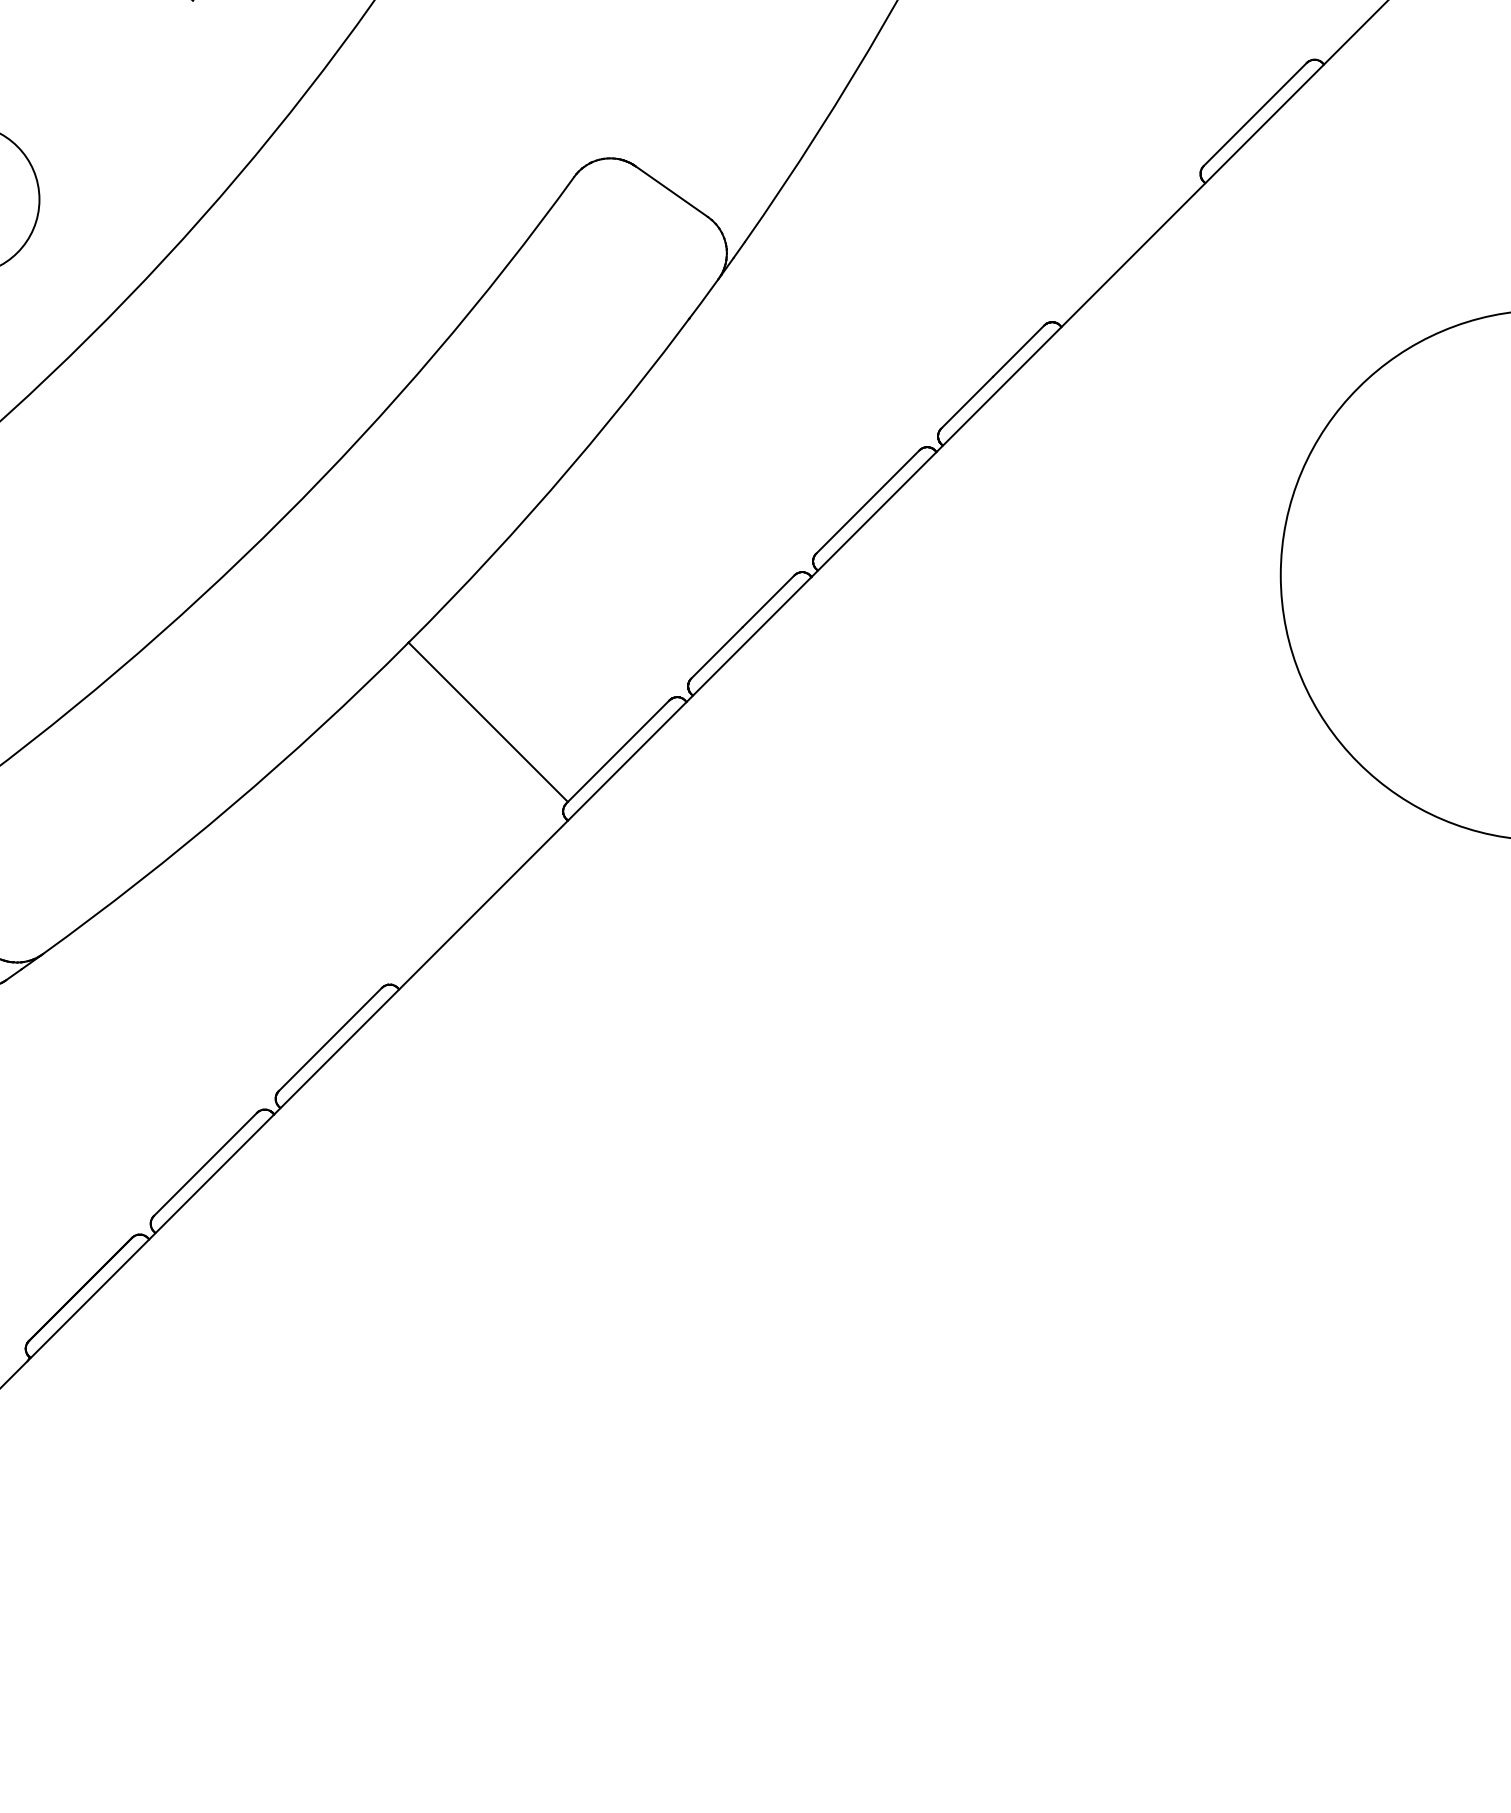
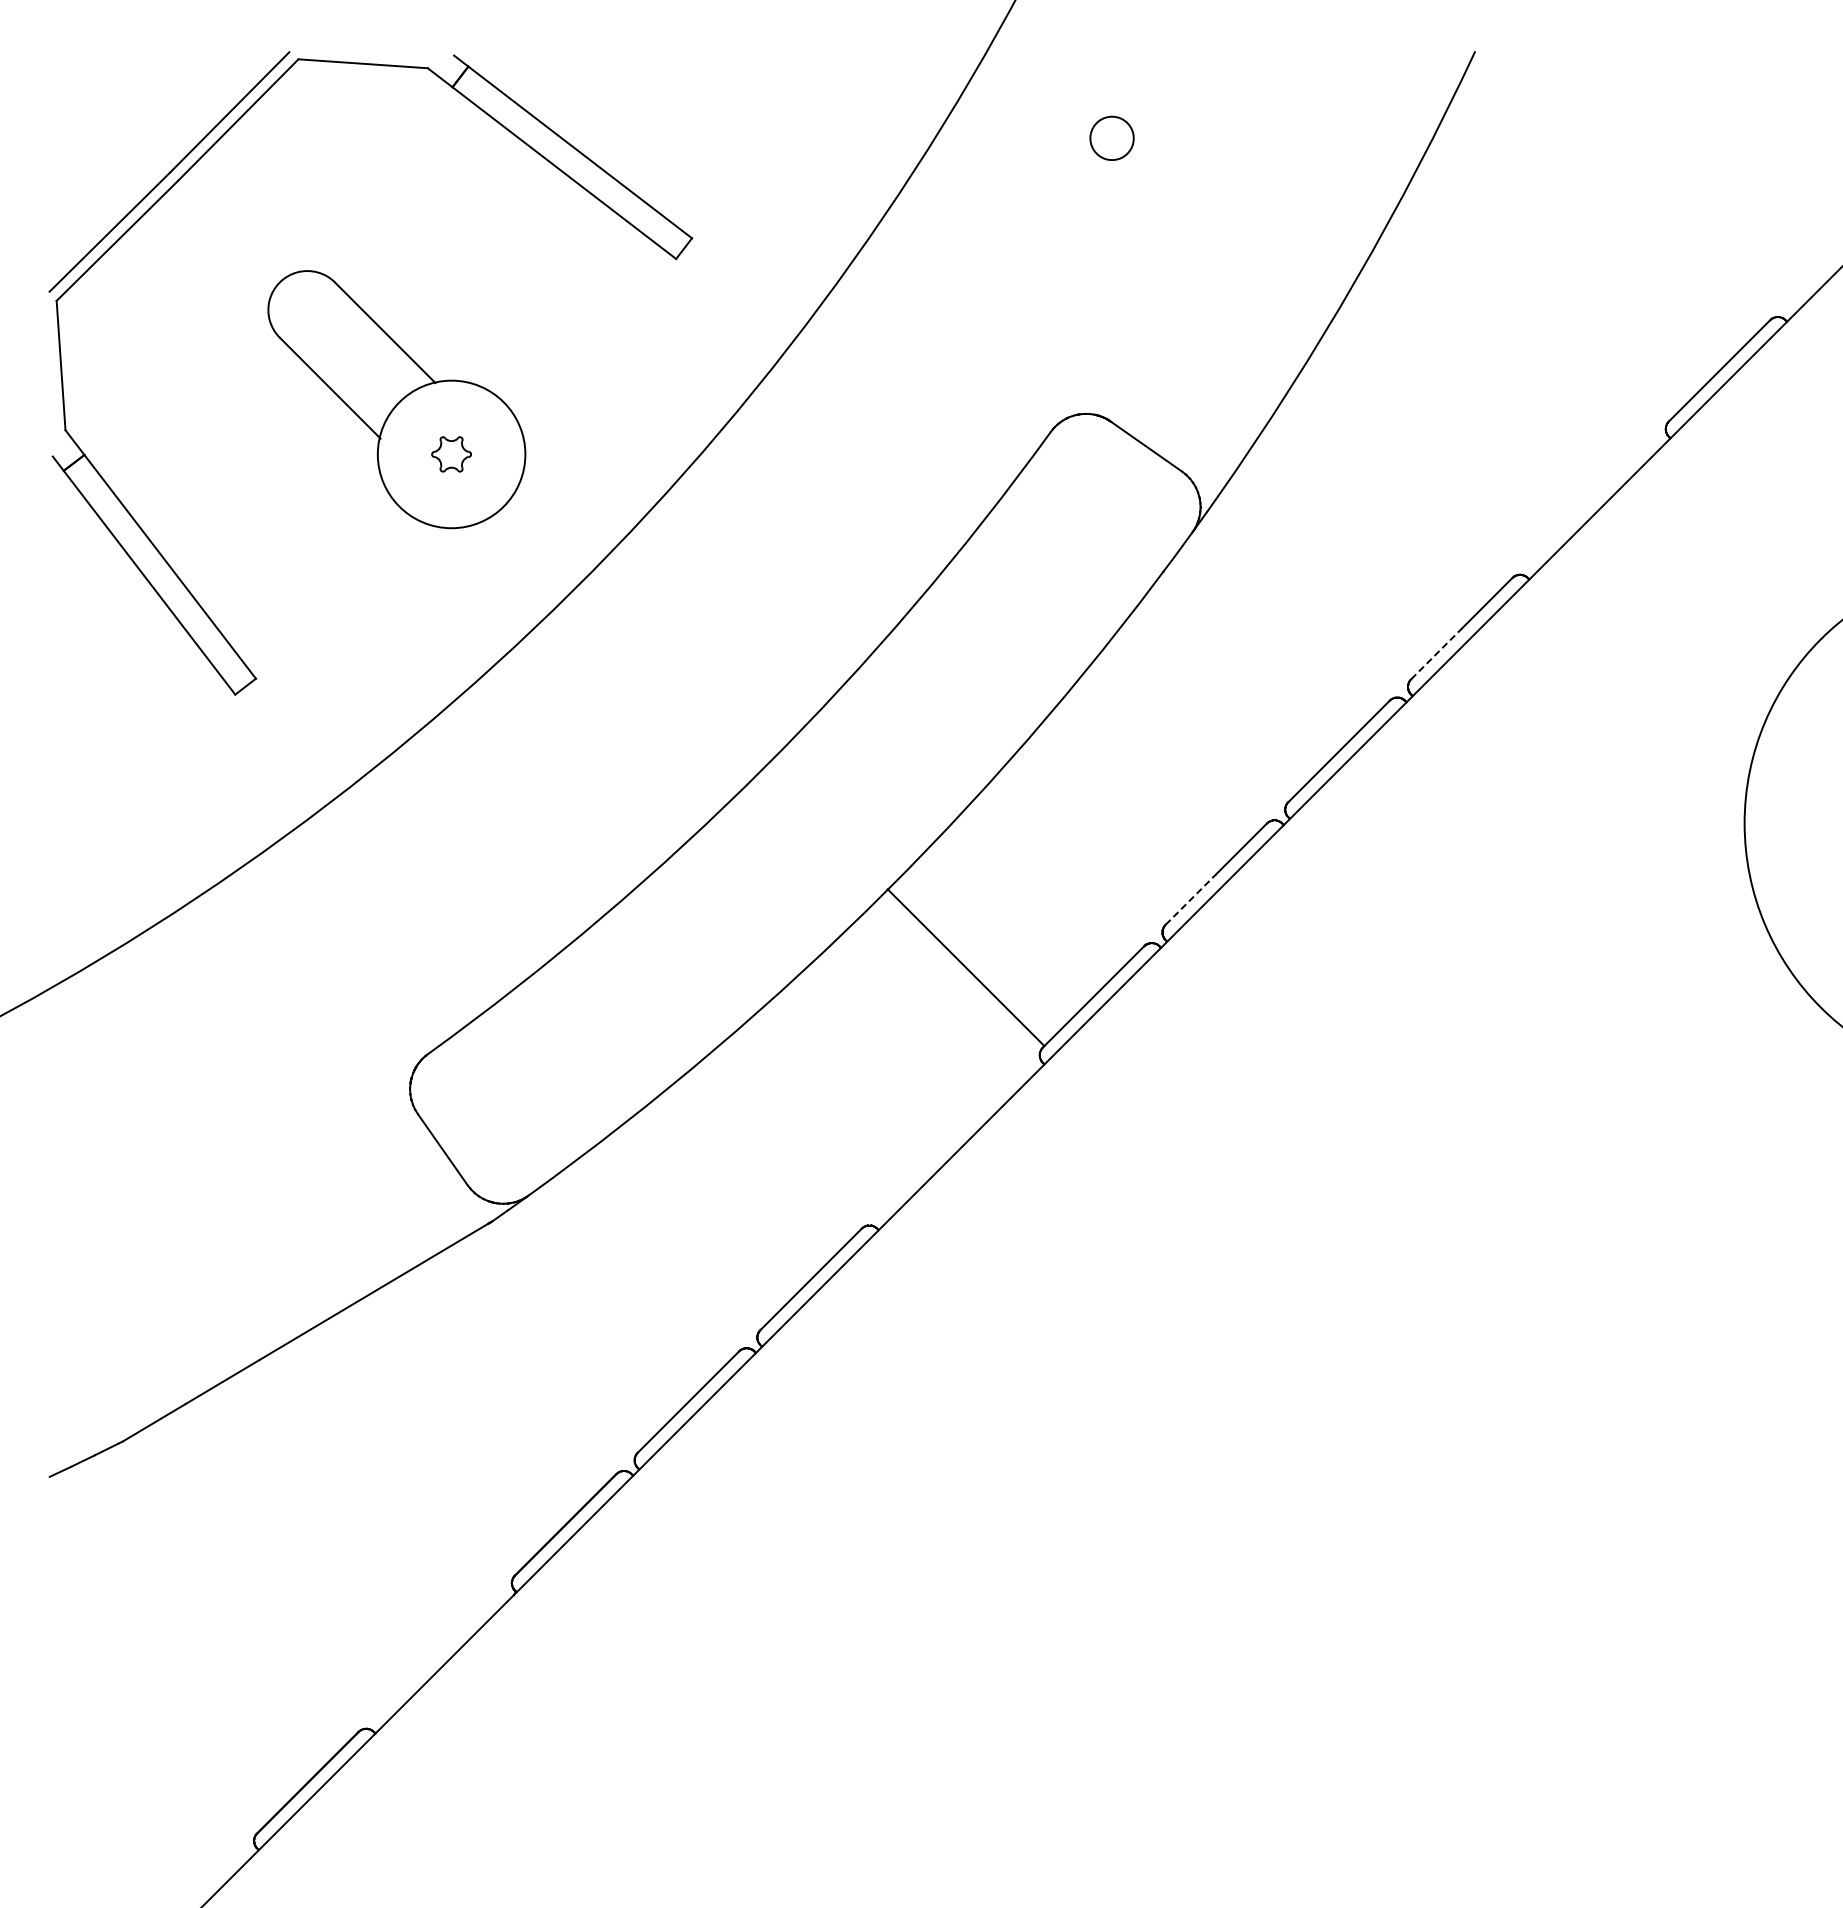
line: (967, 402) -> (1436, 653), solid -> dashed
line: (716, 652) -> (1190, 899), solid -> dashed

